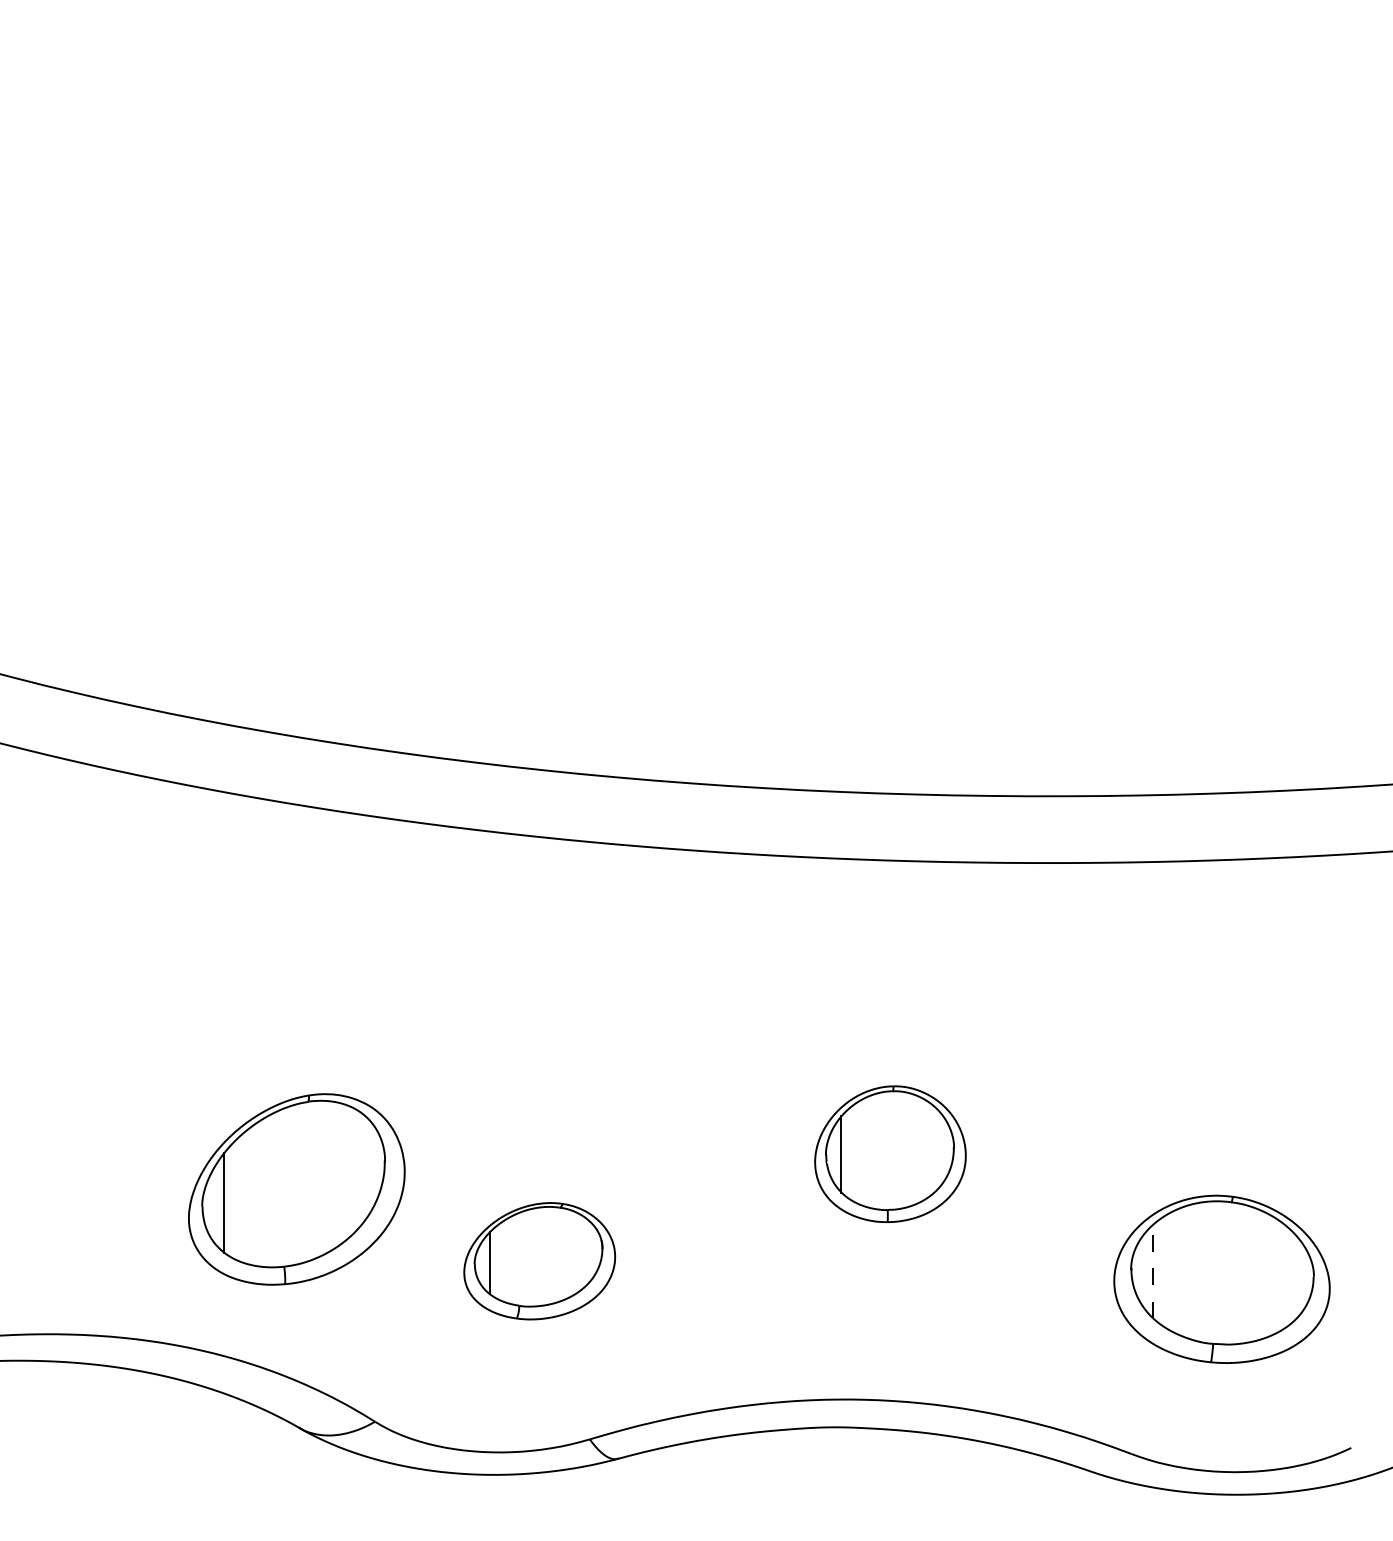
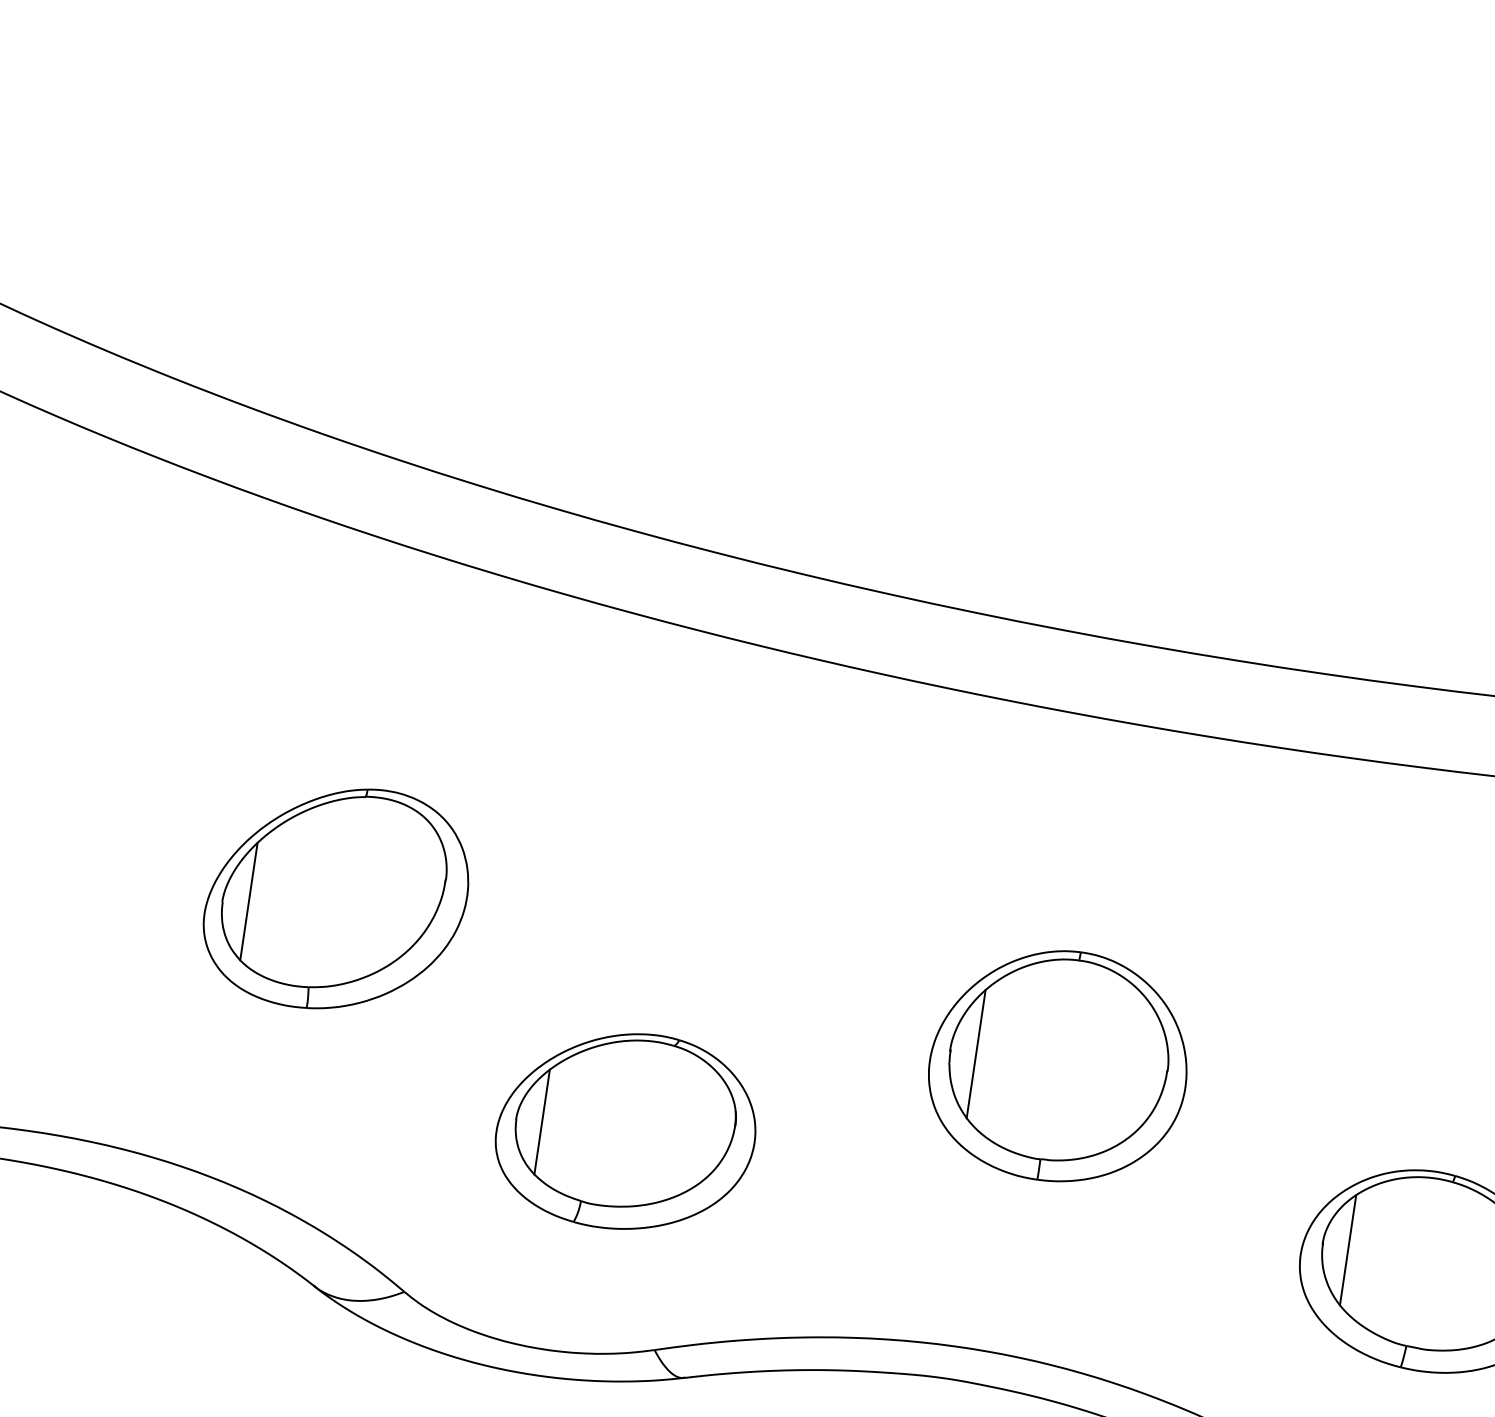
part: (890, 1154) -> (1058, 1066), size x1.43
part: (296, 1189) -> (336, 898), moved
part: (539, 1261) -> (626, 1131), size x1.43
line: (1153, 1271) -> (1348, 1250), dashed -> solid

